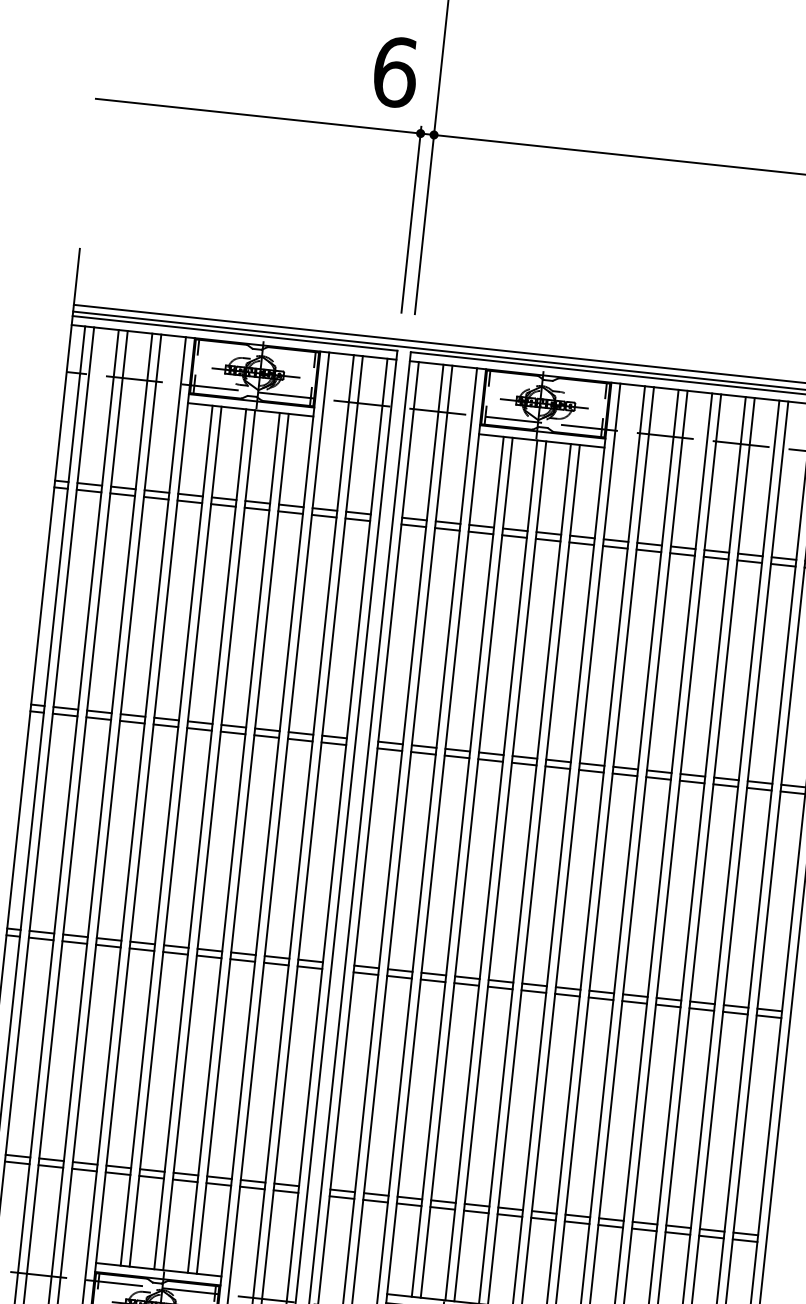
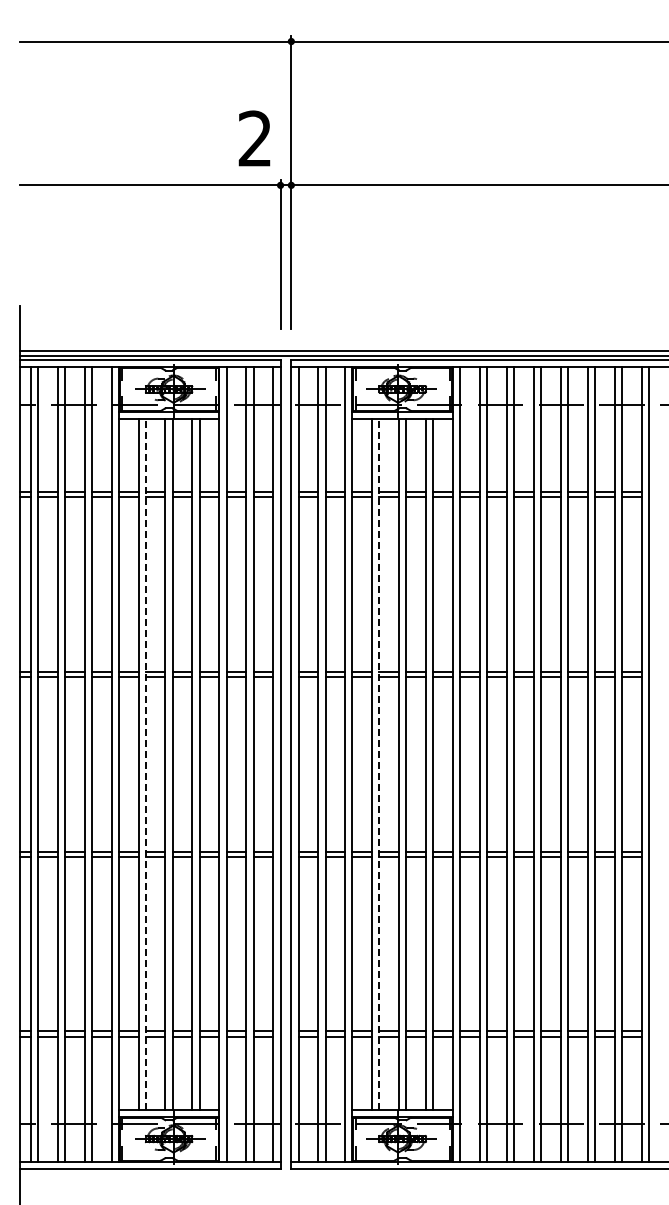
text: (395, 71) -> (255, 138), 6 -> 2
line: (175, 835) -> (145, 763), solid -> dashed
line: (466, 866) -> (379, 763), solid -> dashed

